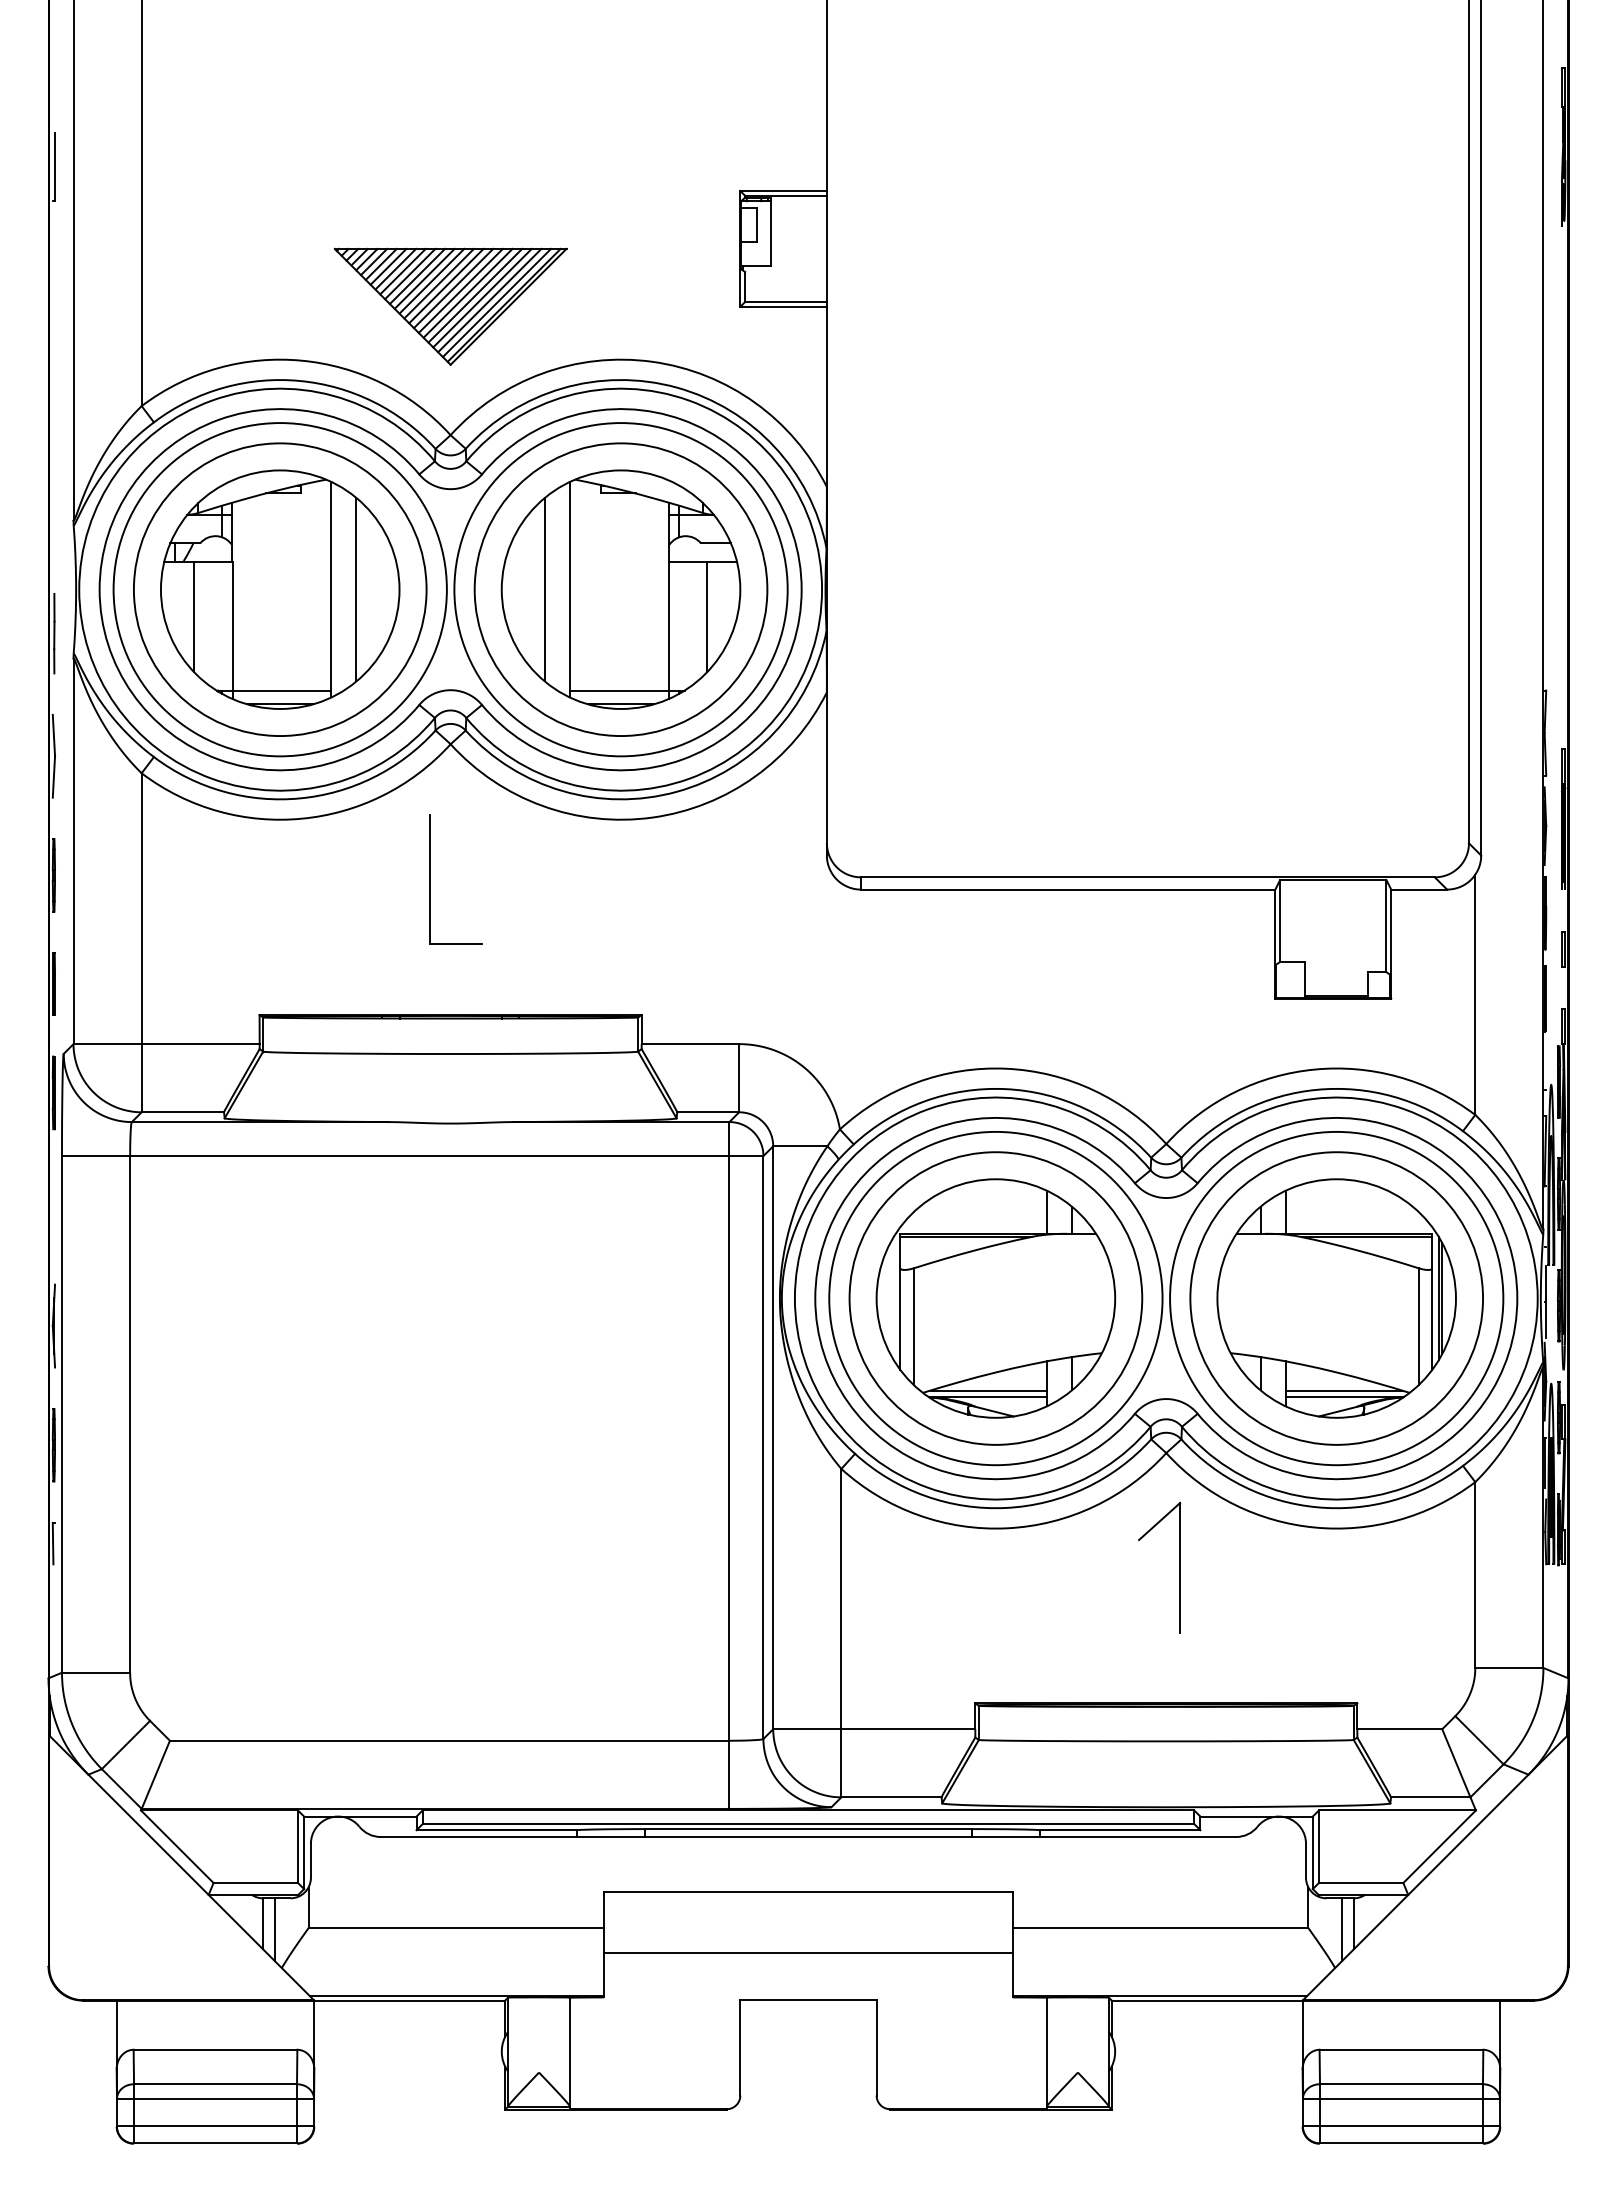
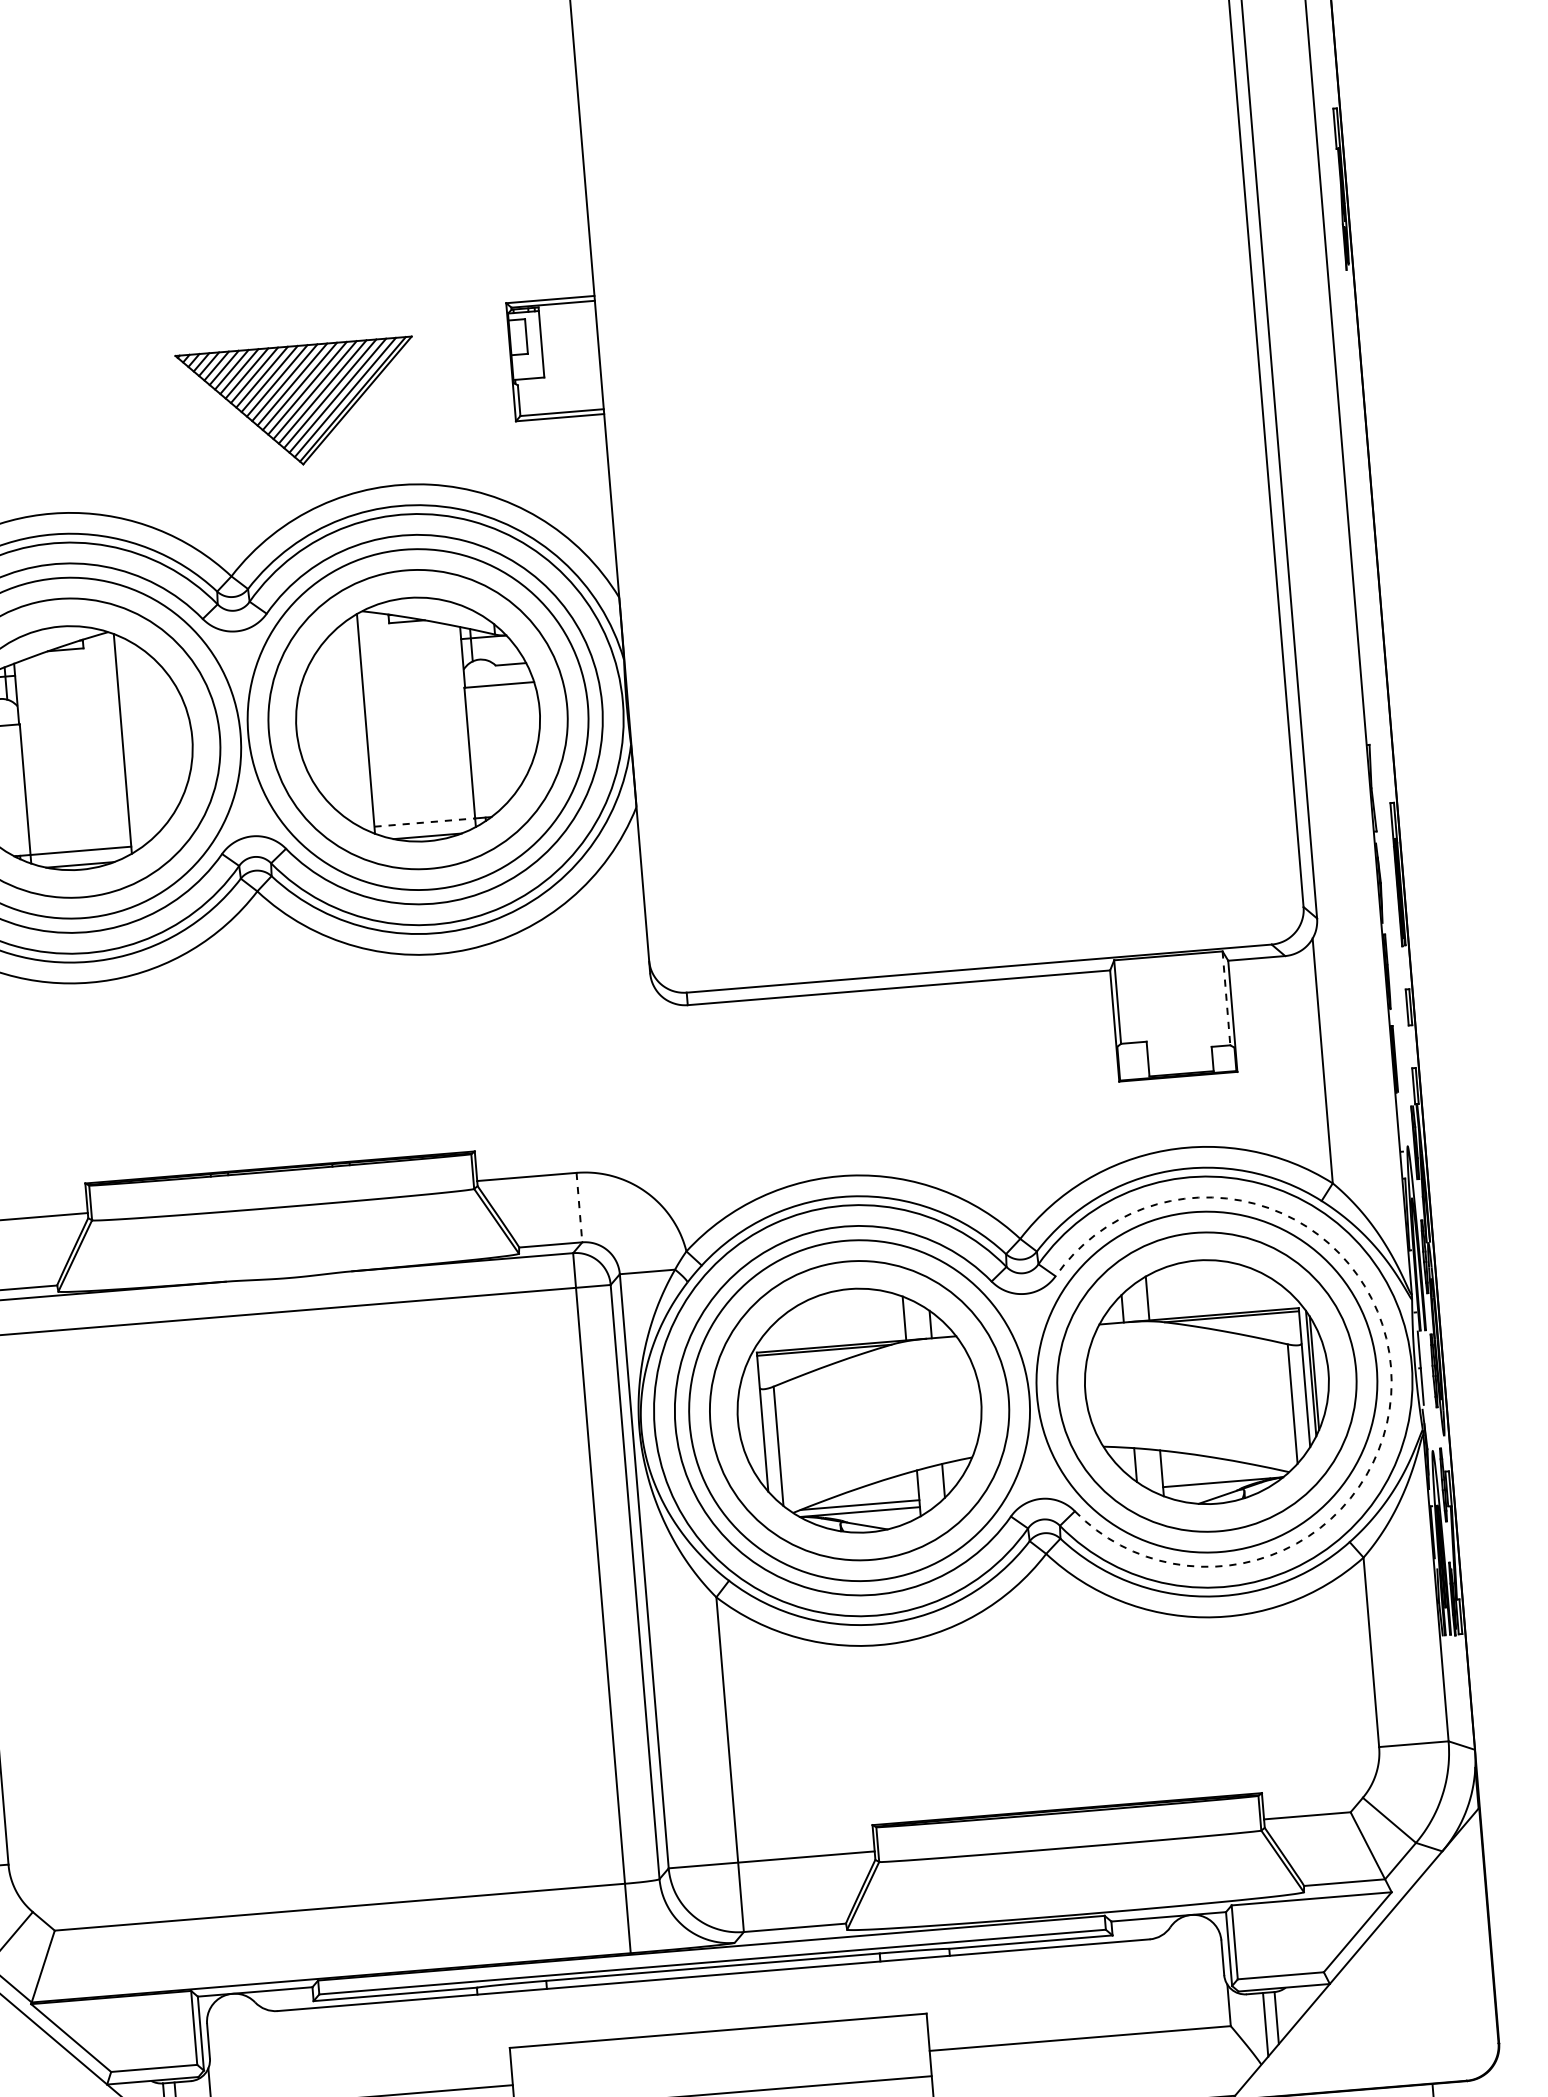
part: (450, 306) -> (298, 404), moved
line: (356, 589) -> (148, 741), removed
line: (544, 589) -> (340, 725), removed
line: (707, 616) -> (508, 739), removed
line: (619, 690) -> (424, 822), solid -> dashed
part: (430, 879) -> (248, 1030), removed
line: (1386, 926) -> (1226, 998), solid -> dashed
line: (739, 1078) -> (579, 1207), solid -> dashed
arc: (1517, 1298) -> (1391, 1366), solid -> dashed
line: (1343, 1390) -> (1221, 1475), removed
part: (1179, 1567) -> (1069, 1669), removed

